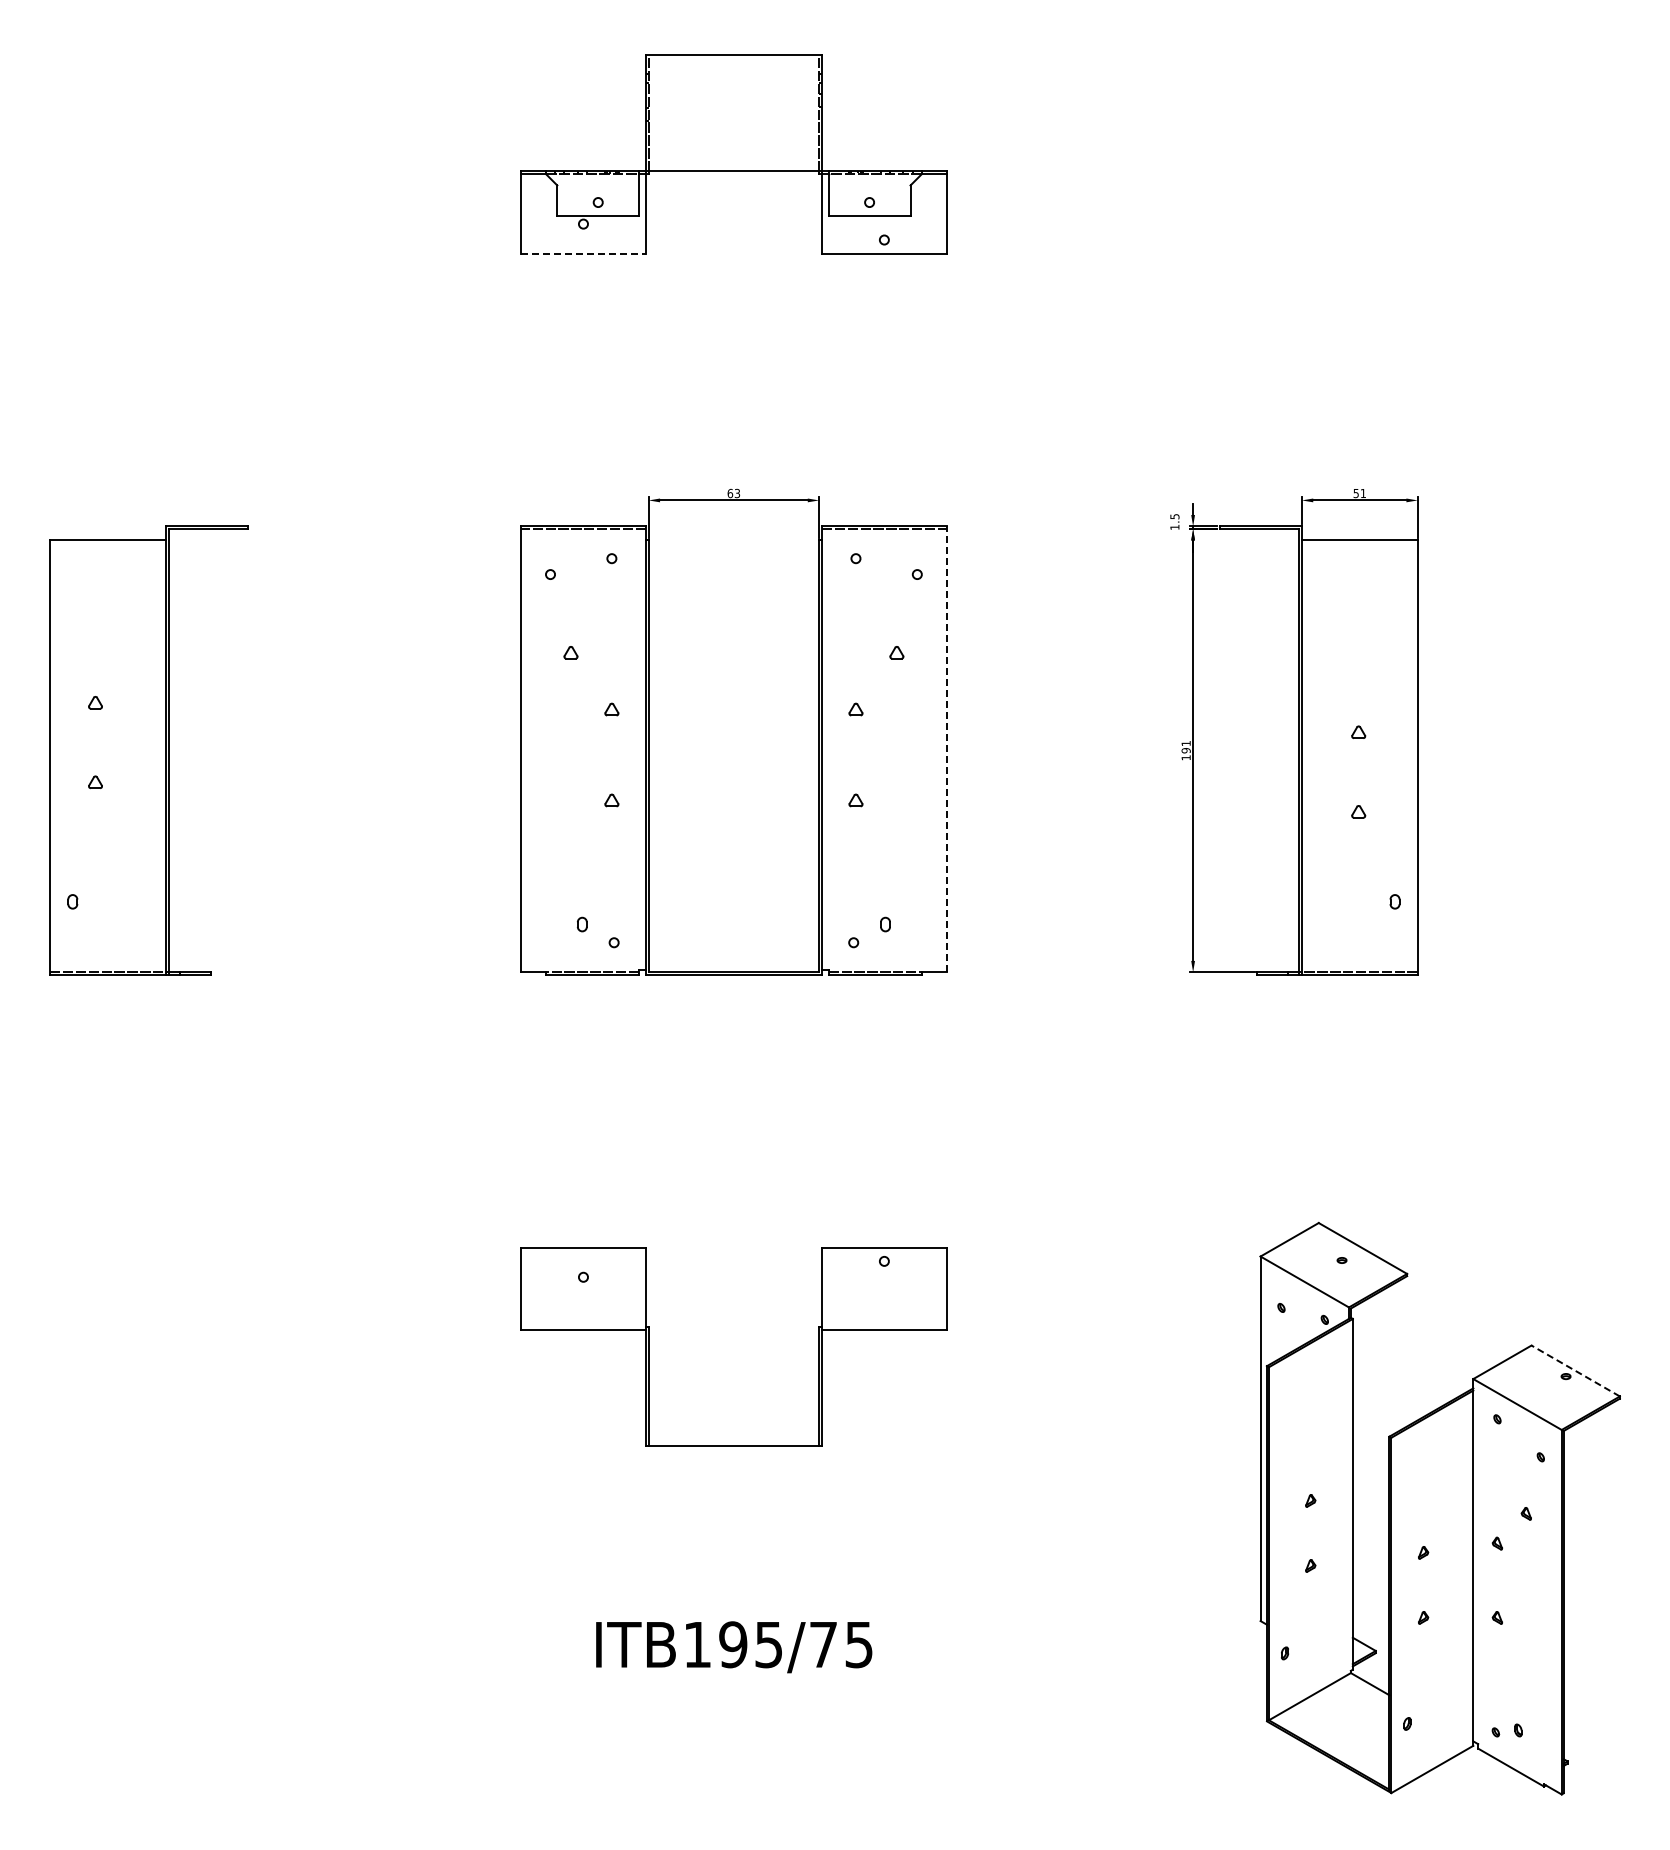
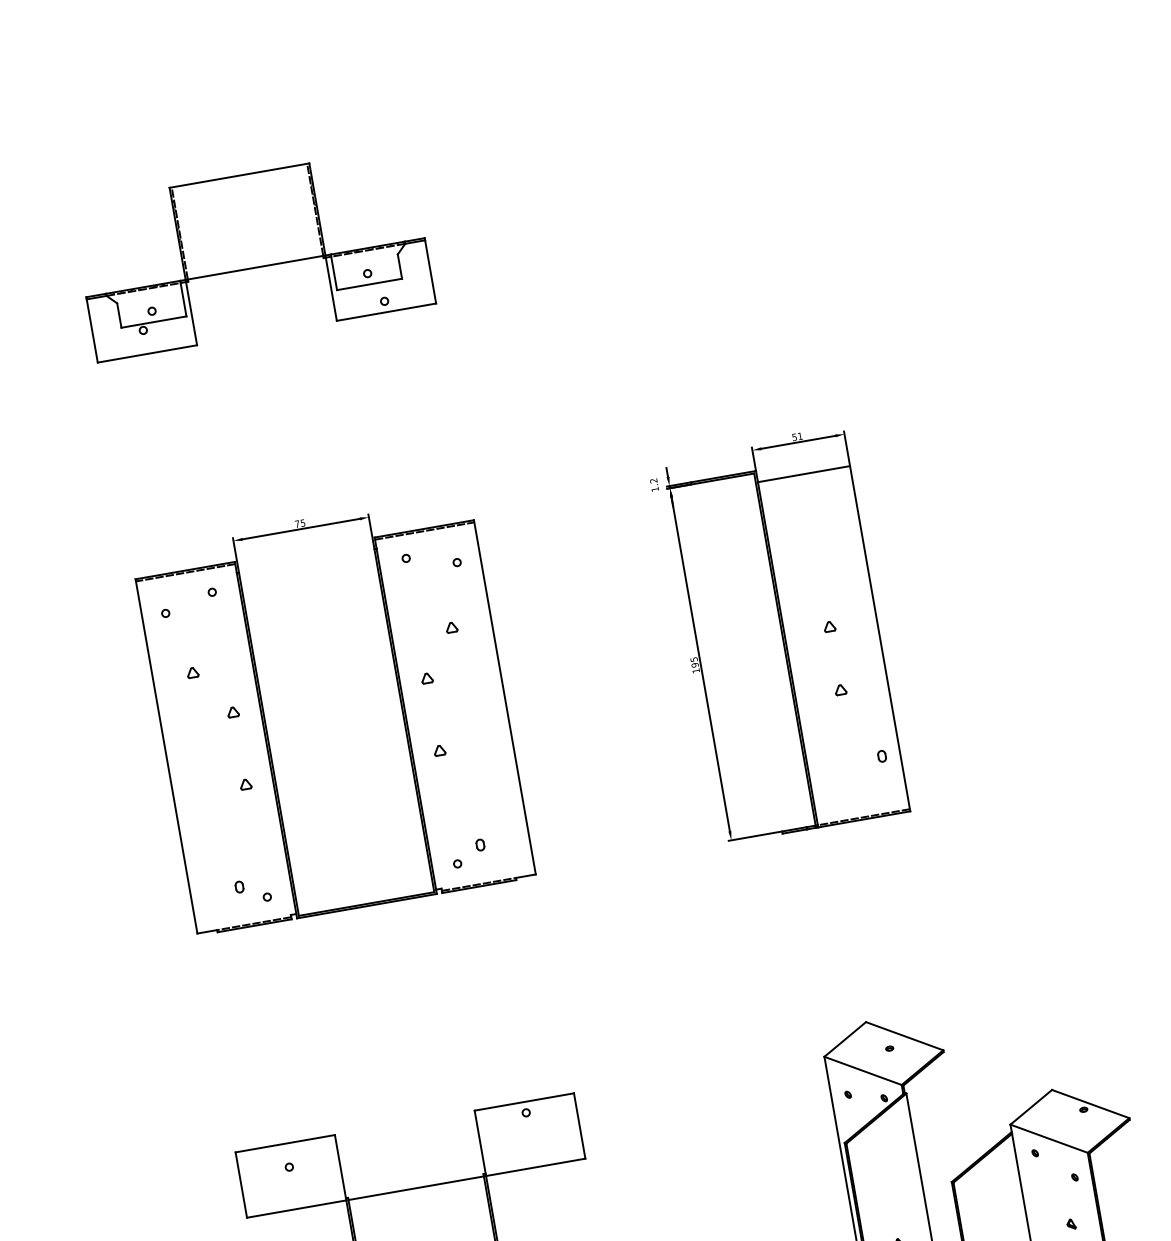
line: (583, 253) -> (147, 353), dashed -> solid
text: (733, 493) -> (299, 523), 63 -> 75
text: (1174, 516) -> (653, 480), 1.5 -> 1.2
text: (1185, 743) -> (693, 659), 191 -> 195
line: (946, 749) -> (504, 697), dashed -> solid
line: (733, 1330) -> (415, 1188), added
line: (1575, 1371) -> (1090, 1104), dashed -> solid

